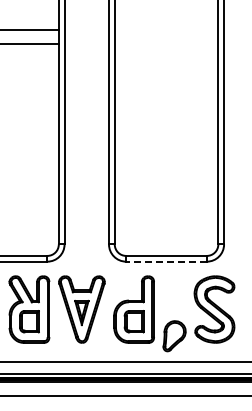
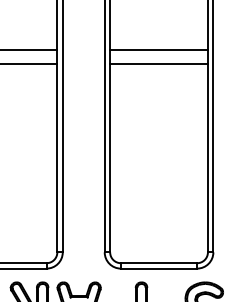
line: (166, 30) -> (159, 50), added
line: (166, 44) -> (159, 63), added
line: (166, 261) -> (159, 268), dashed -> solid

